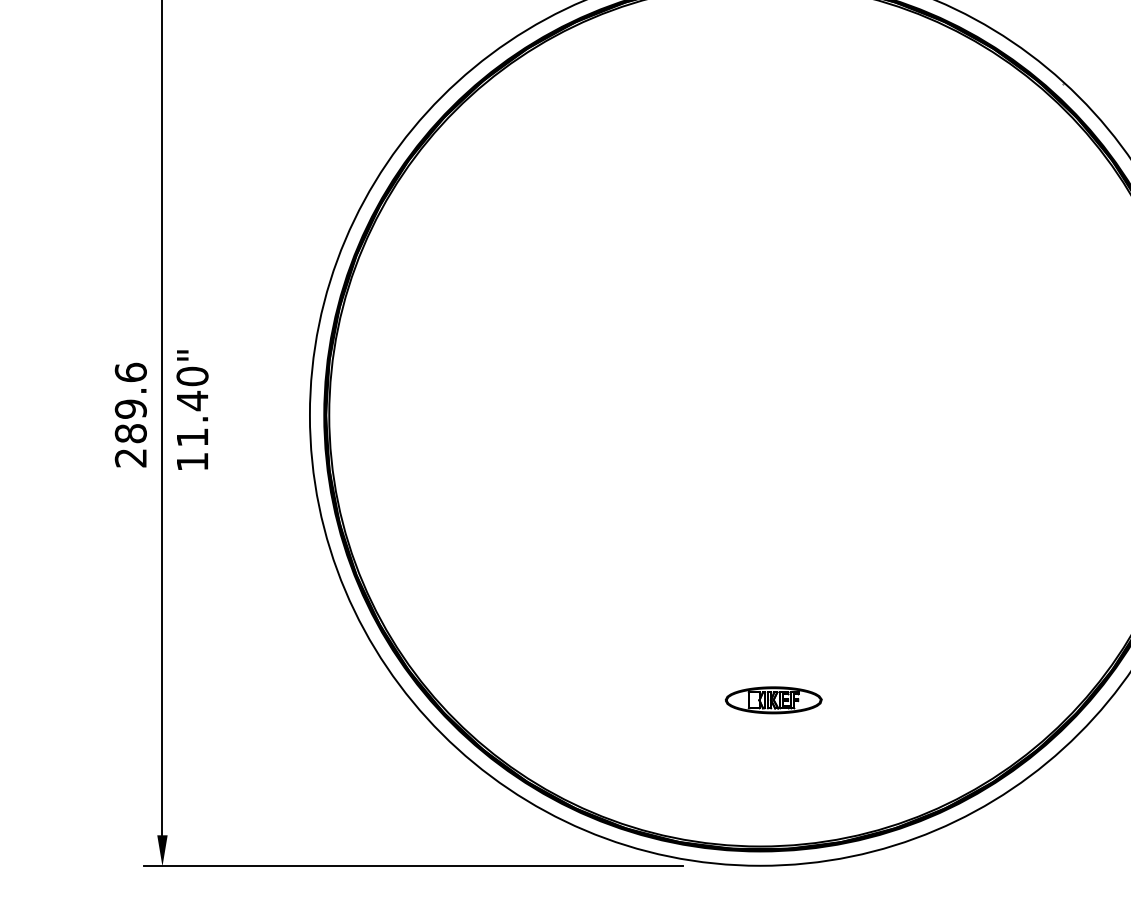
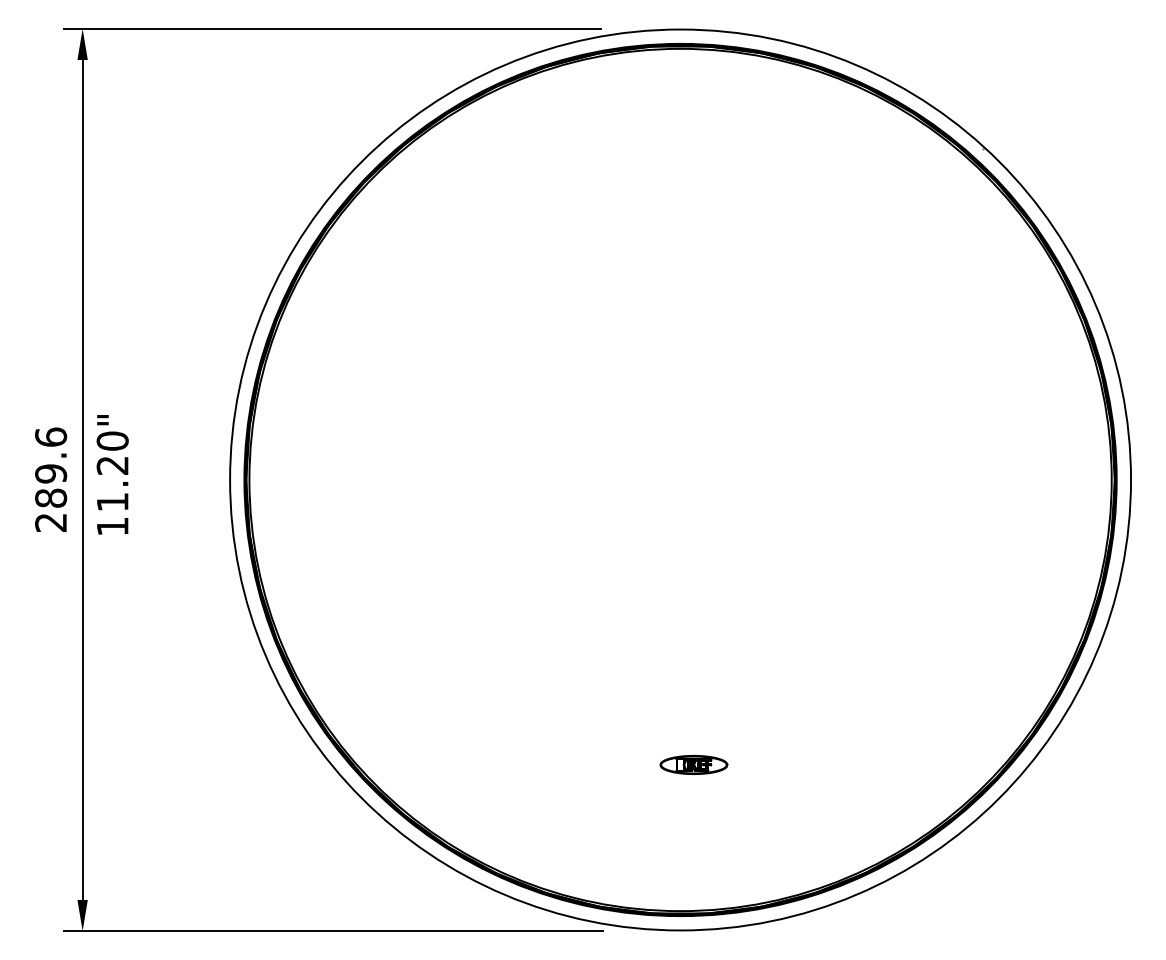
text: (192, 400) -> (112, 465), 11.40" -> 11.20"
part: (773, 699) -> (693, 764), size x0.7

